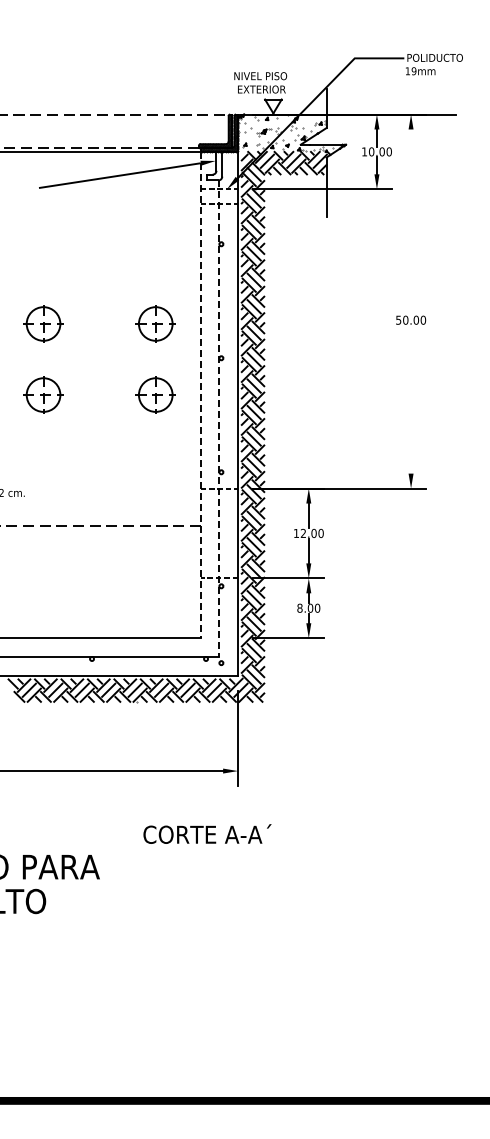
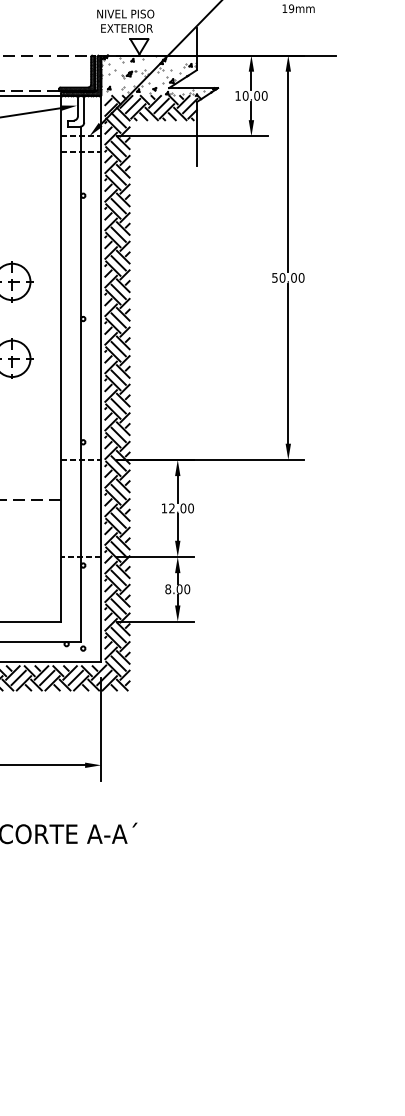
line: (411, 221) -> (288, 171), added
line: (200, 395) -> (60, 359), dashed -> solid
line: (411, 399) -> (288, 363), added
line: (219, 419) -> (81, 385), dashed -> solid

